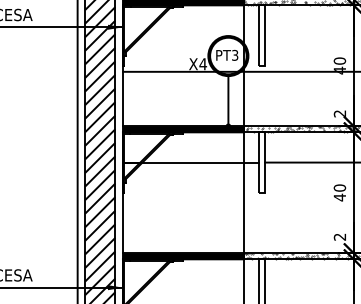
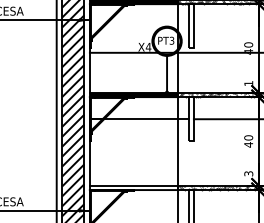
text: (339, 113) -> (248, 83), 2 -> 1
text: (340, 236) -> (249, 173), 2 -> 3
fill: (182, 256) -> (133, 187), removed

